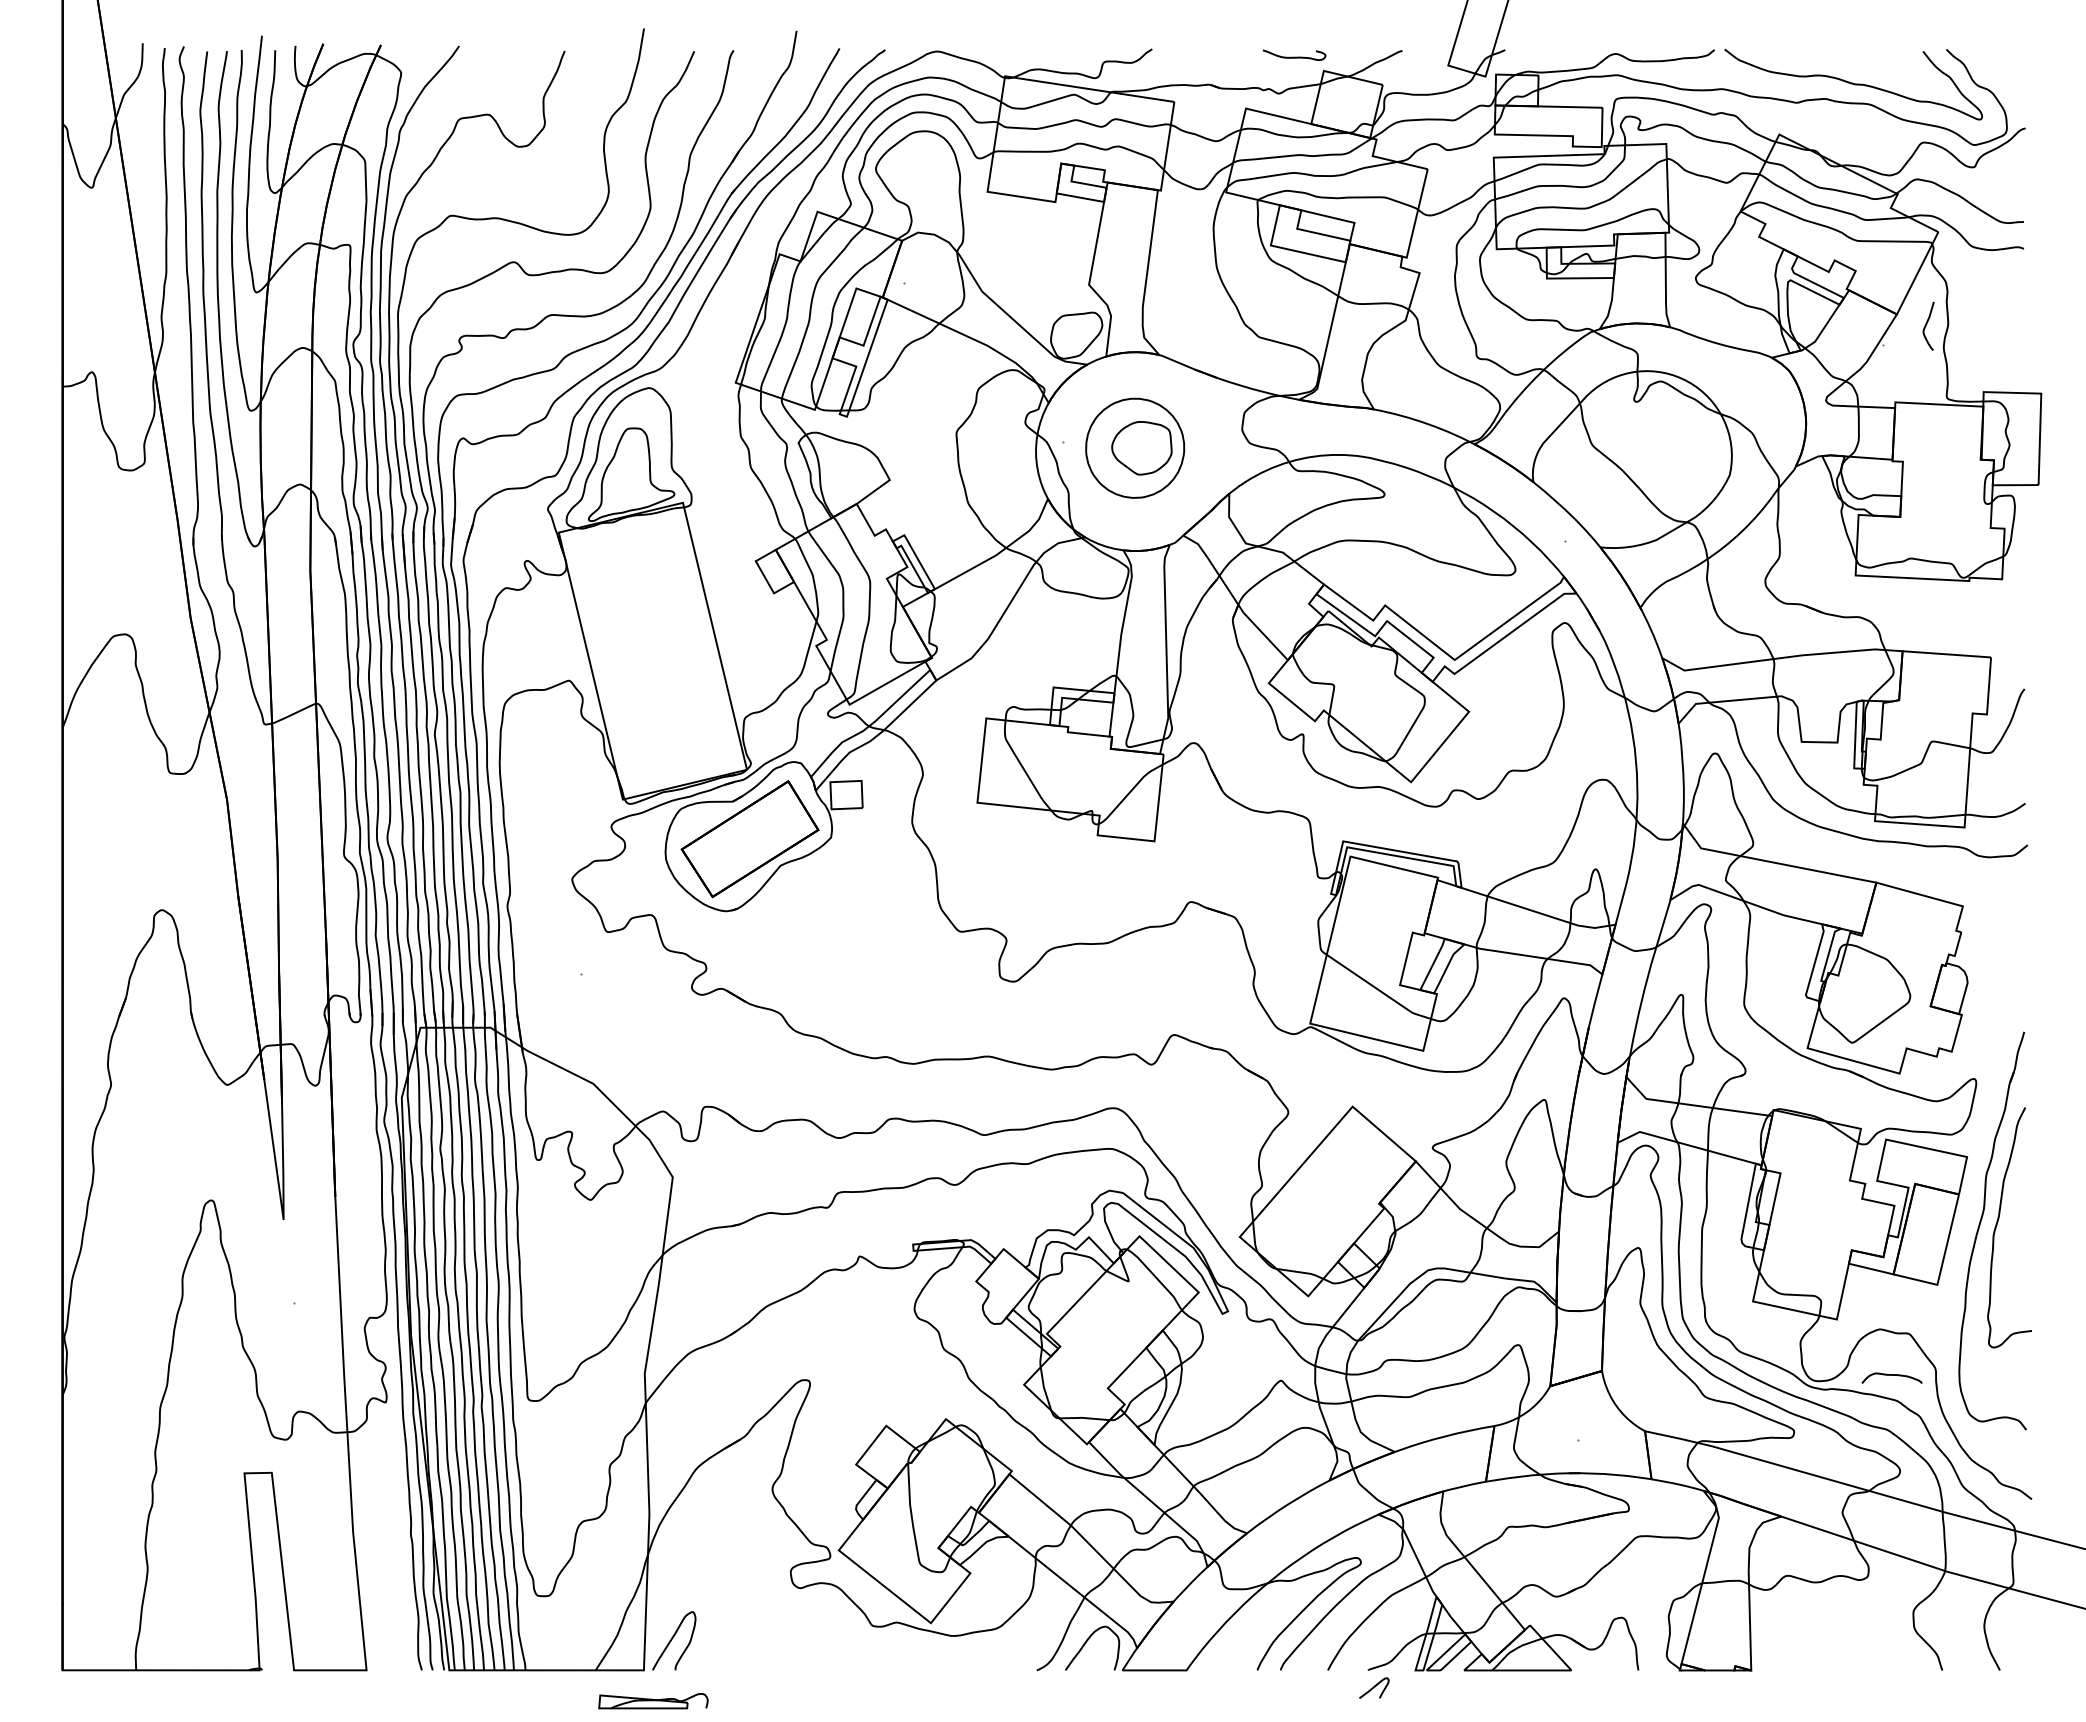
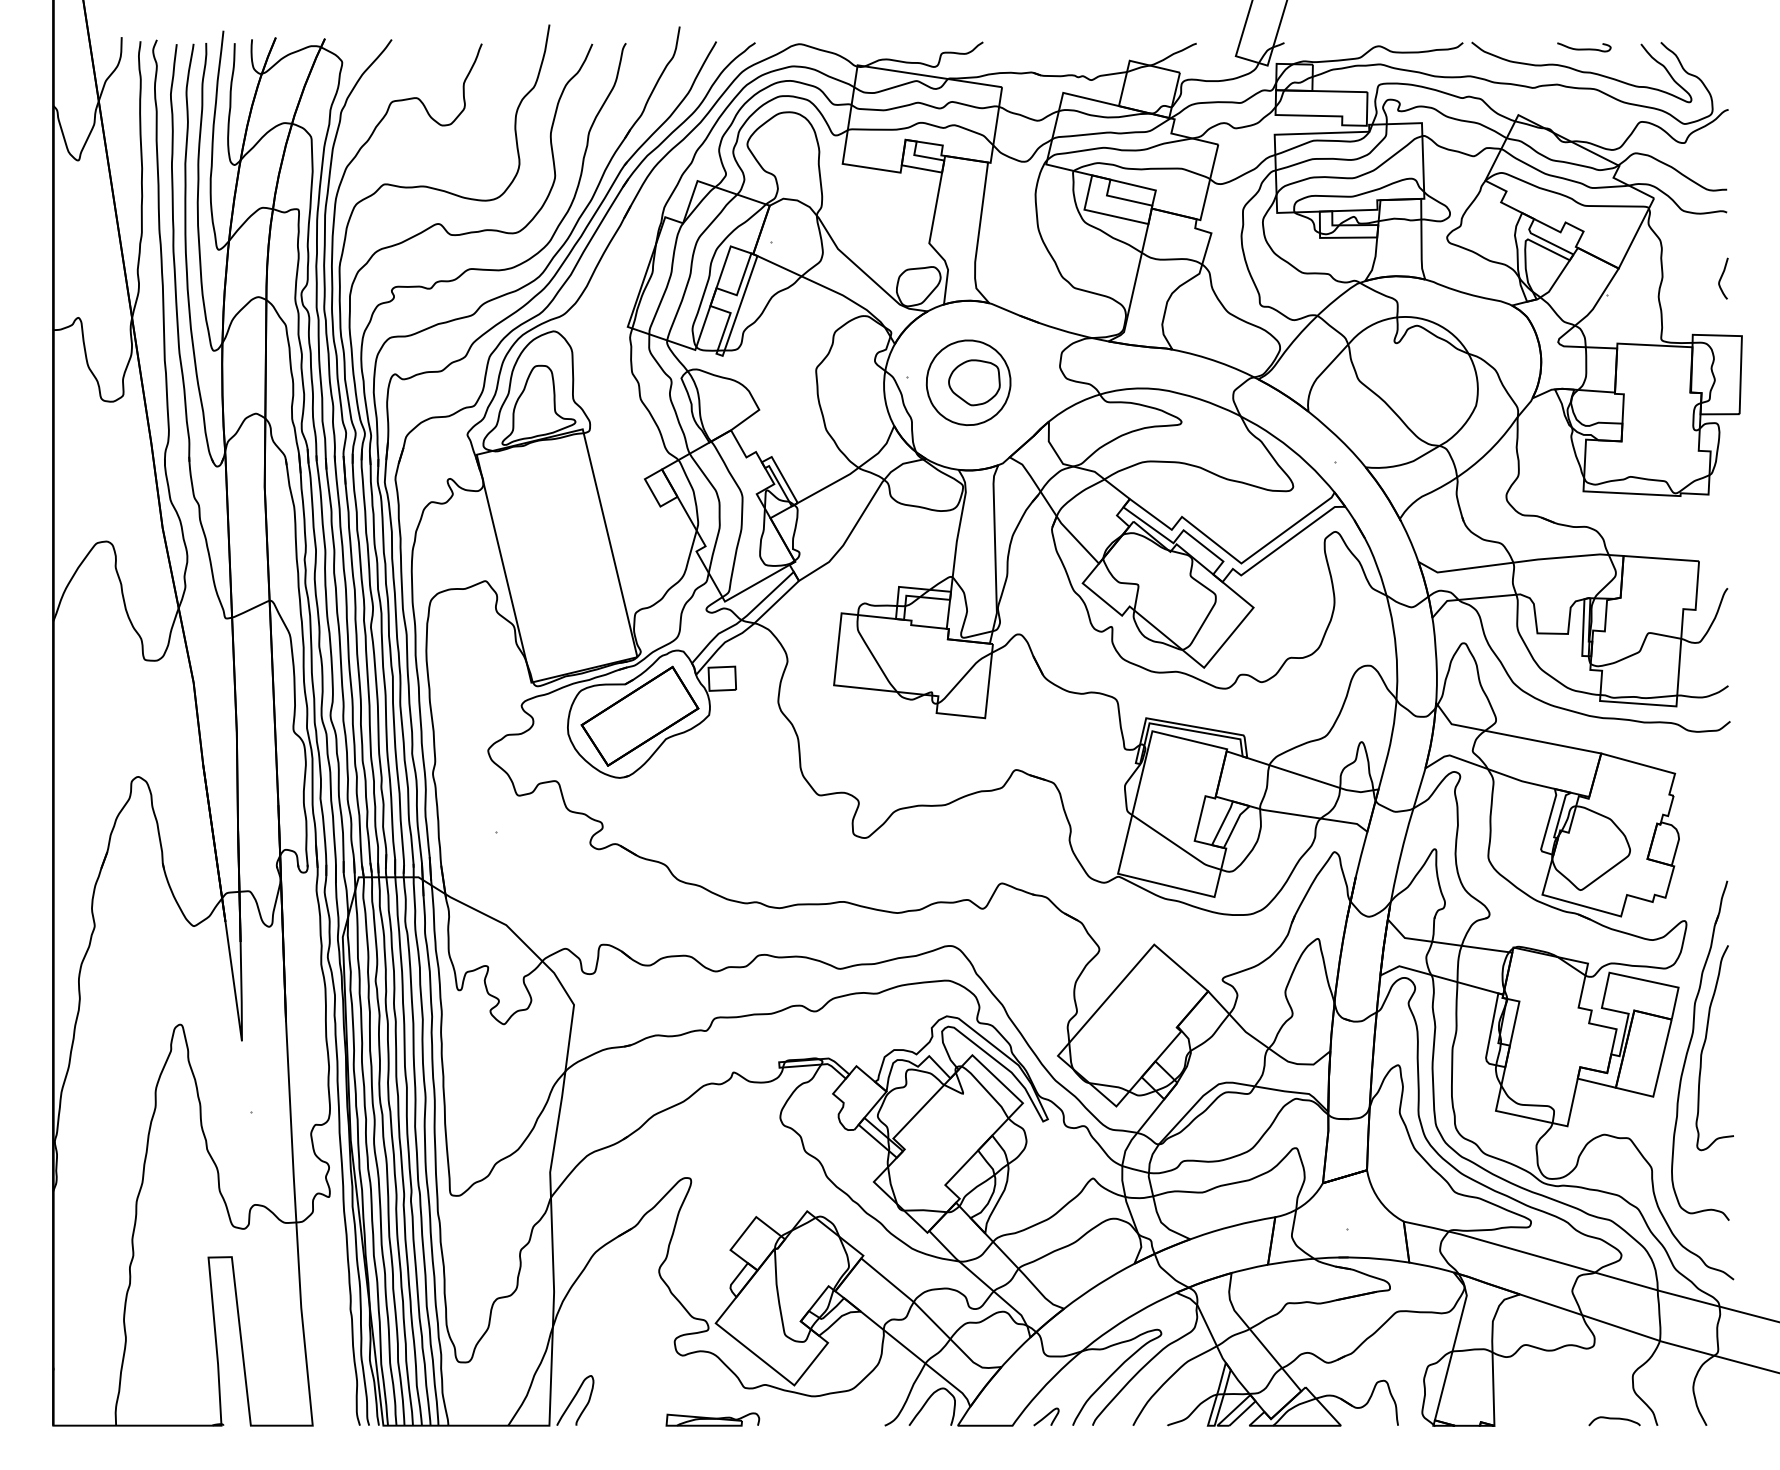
curve: (1294, 56) -> (1584, 48), moved
curve: (1927, 324) -> (1722, 277), moved
curve: (1891, 1375) -> (1614, 1419), moved
curve: (1374, 1687) -> (1046, 1416), moved
part: (653, 1701) -> (712, 1419), moved

